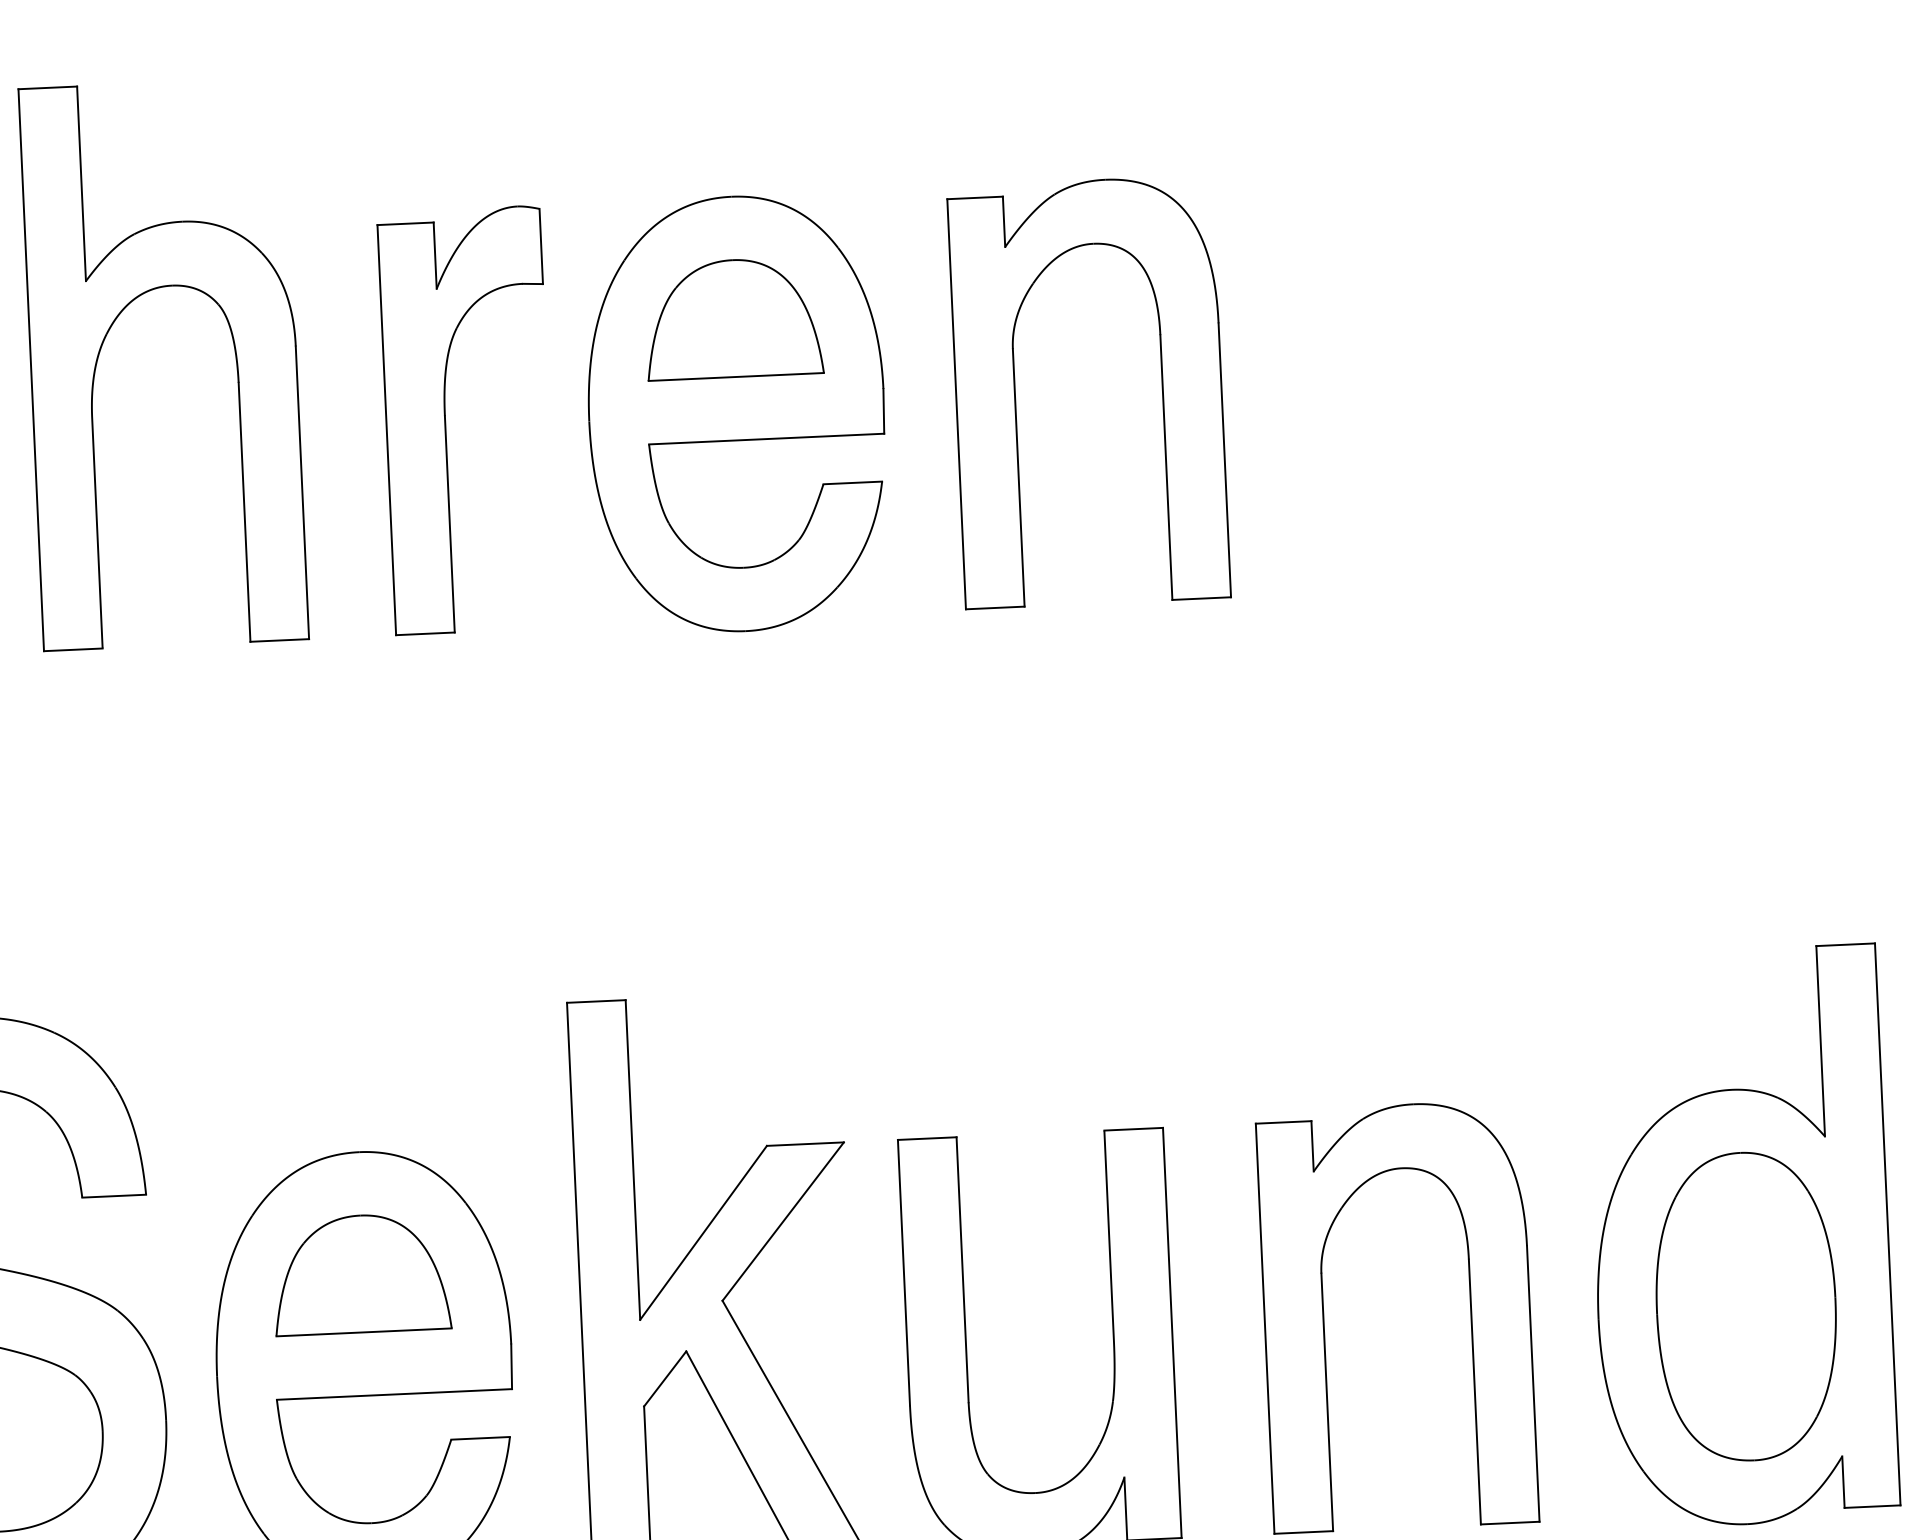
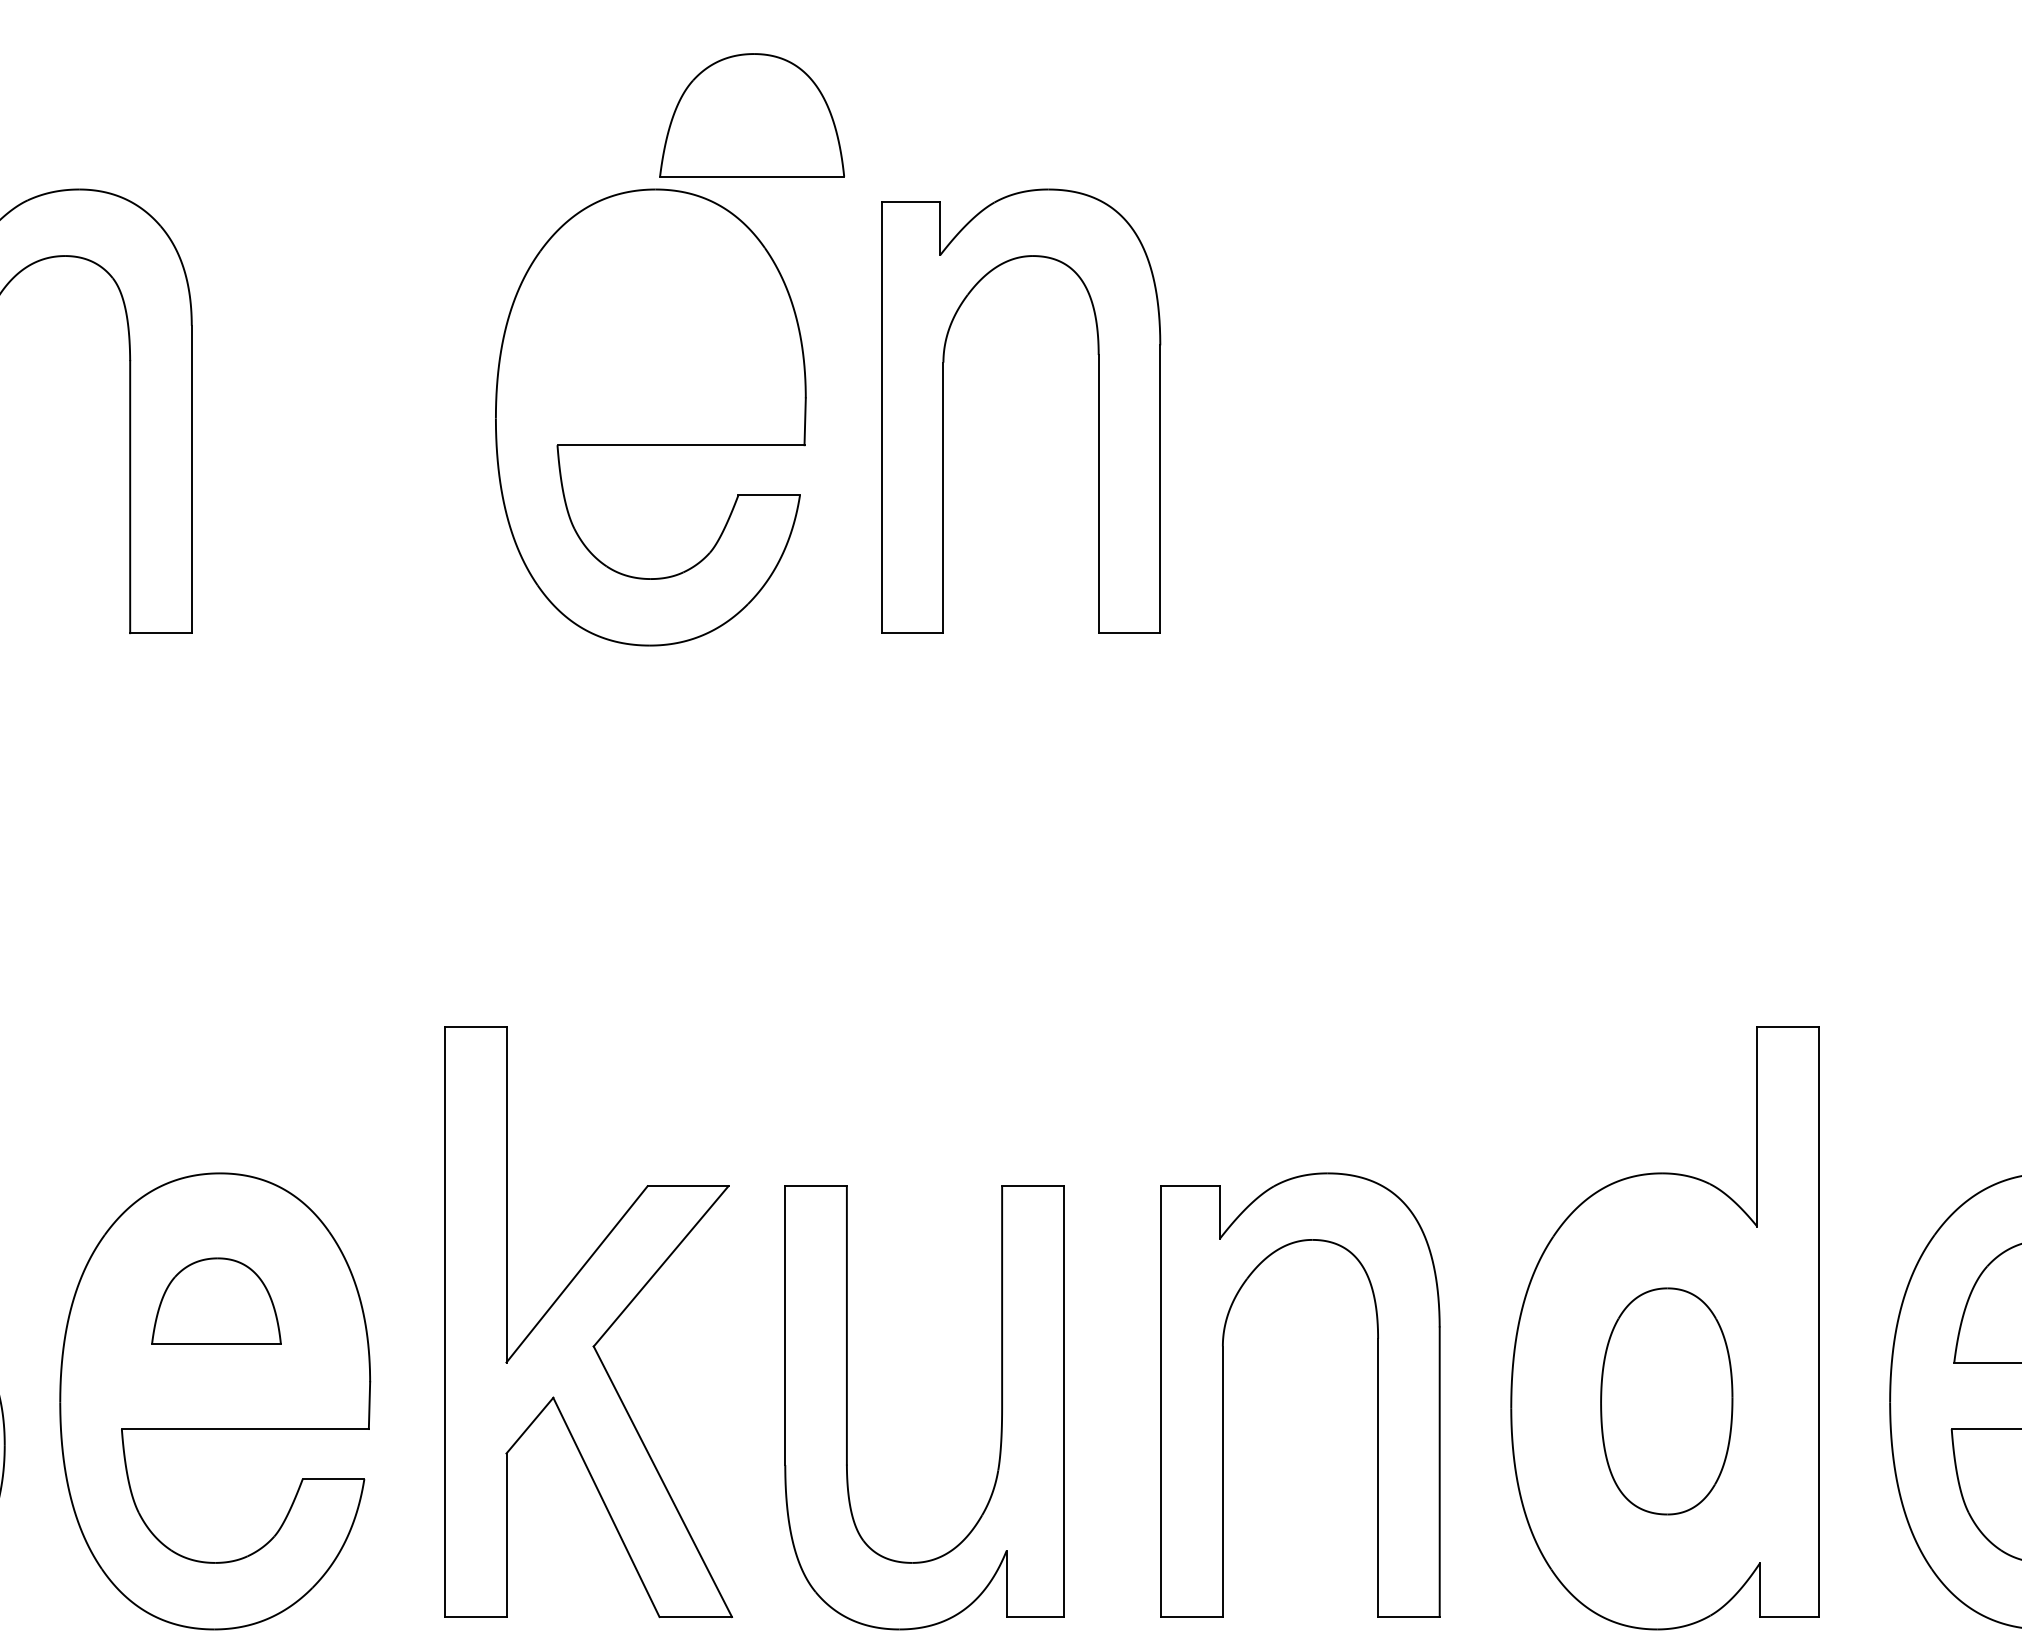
part: (733, 318) -> (751, 115), moved
part: (445, 420) -> (345, 410), removed
part: (361, 1274) -> (216, 1301), size x0.7
part: (1746, 1306) -> (1666, 1401), size x0.7

